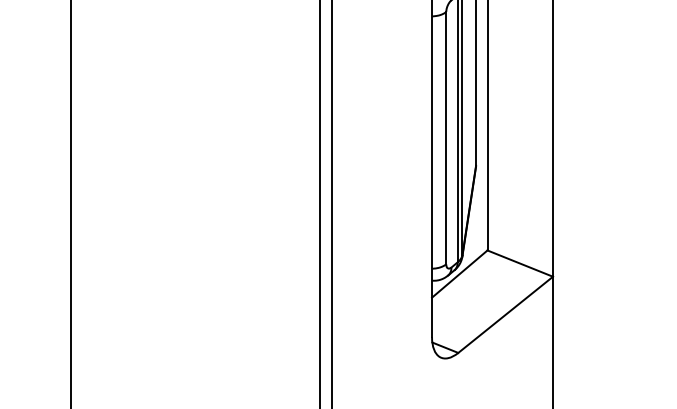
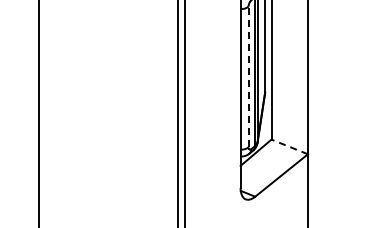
line: (446, 137) -> (248, 76), solid -> dashed
line: (519, 262) -> (289, 146), solid -> dashed

